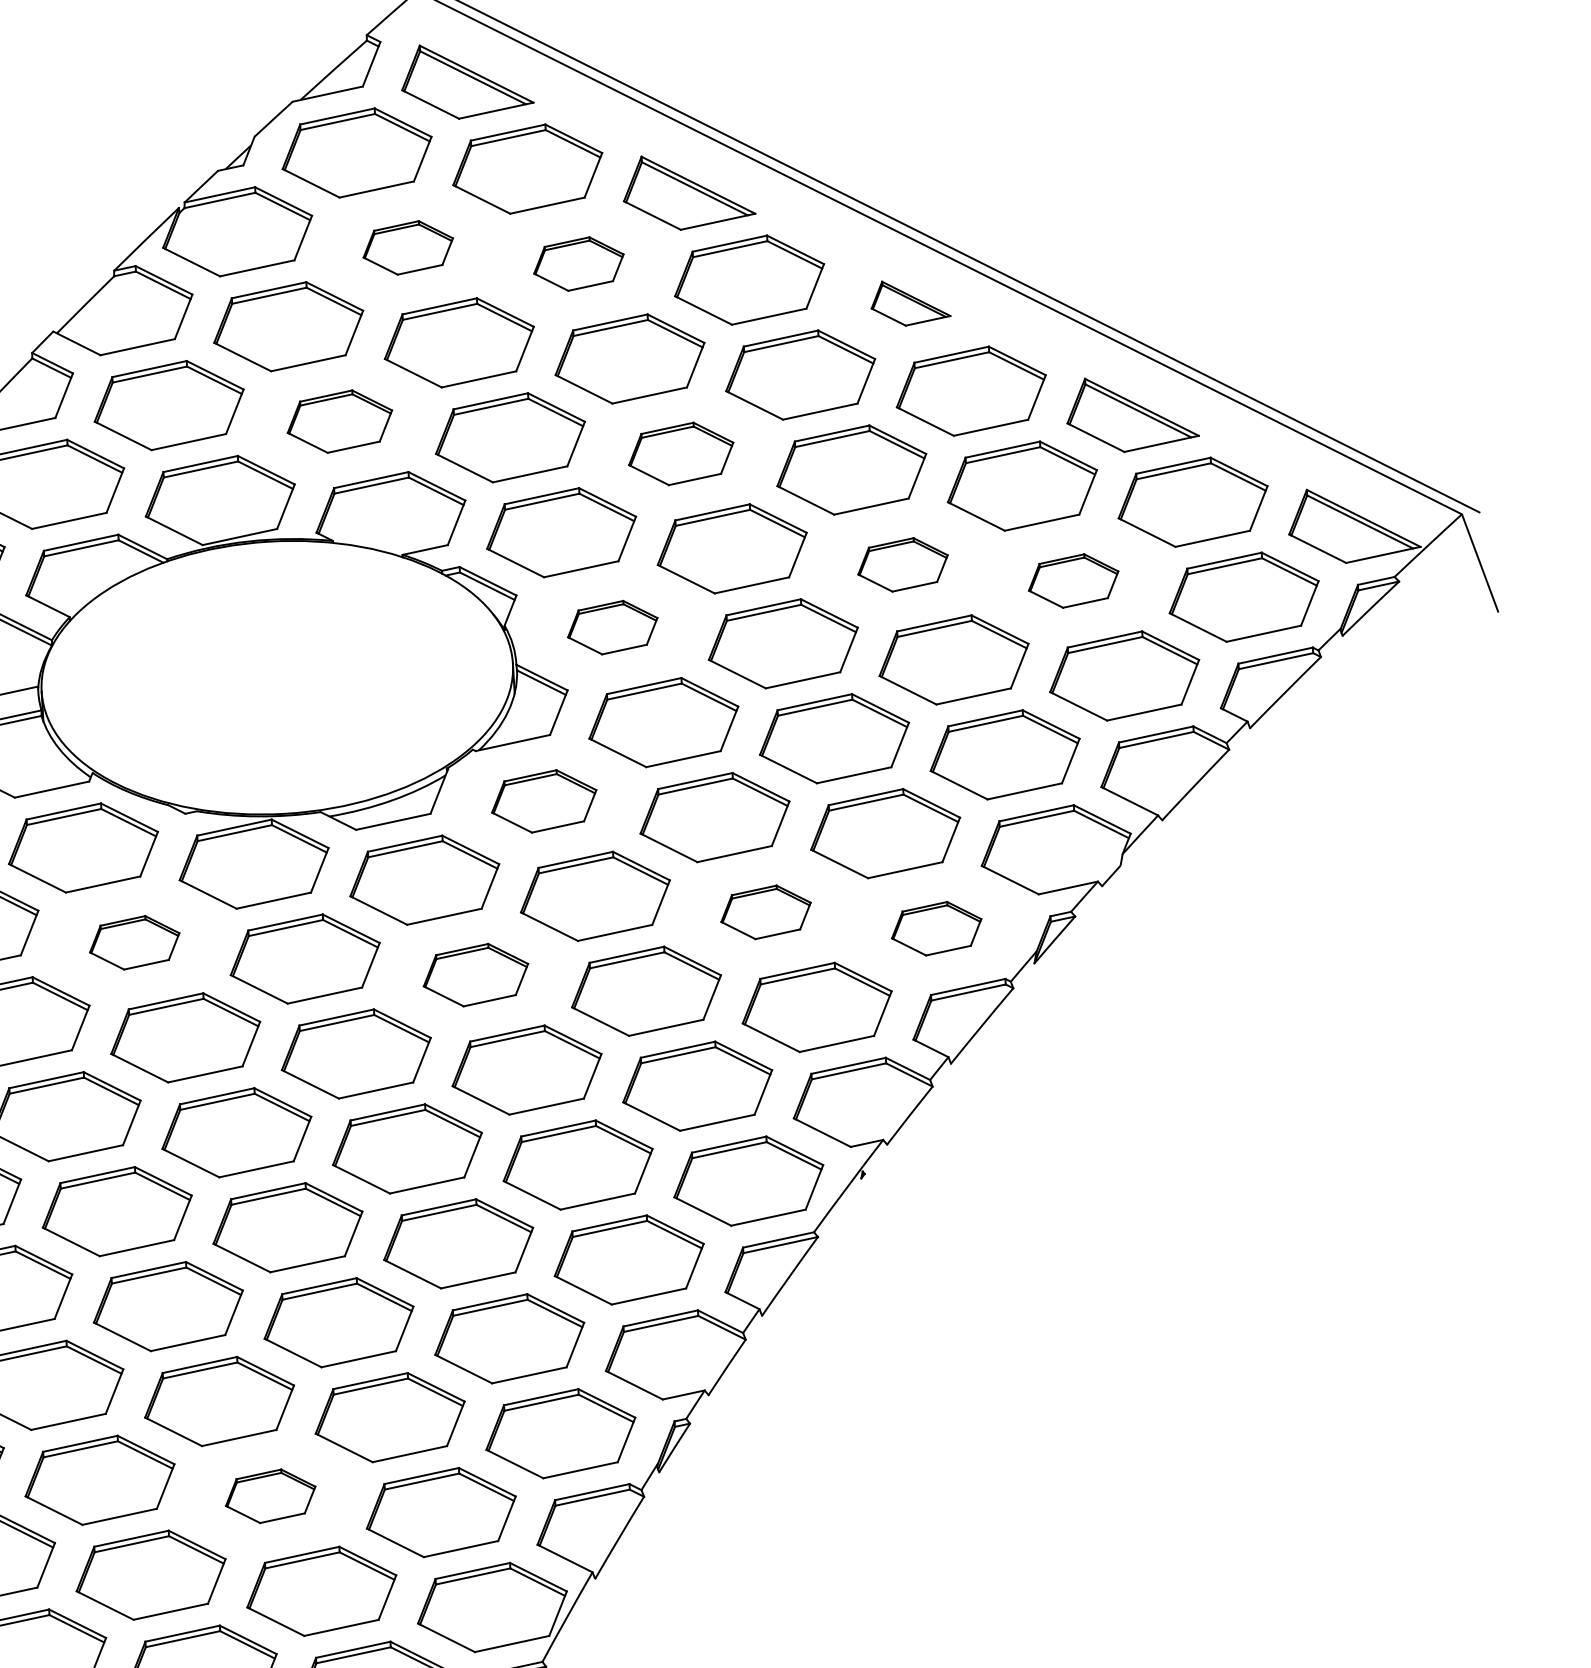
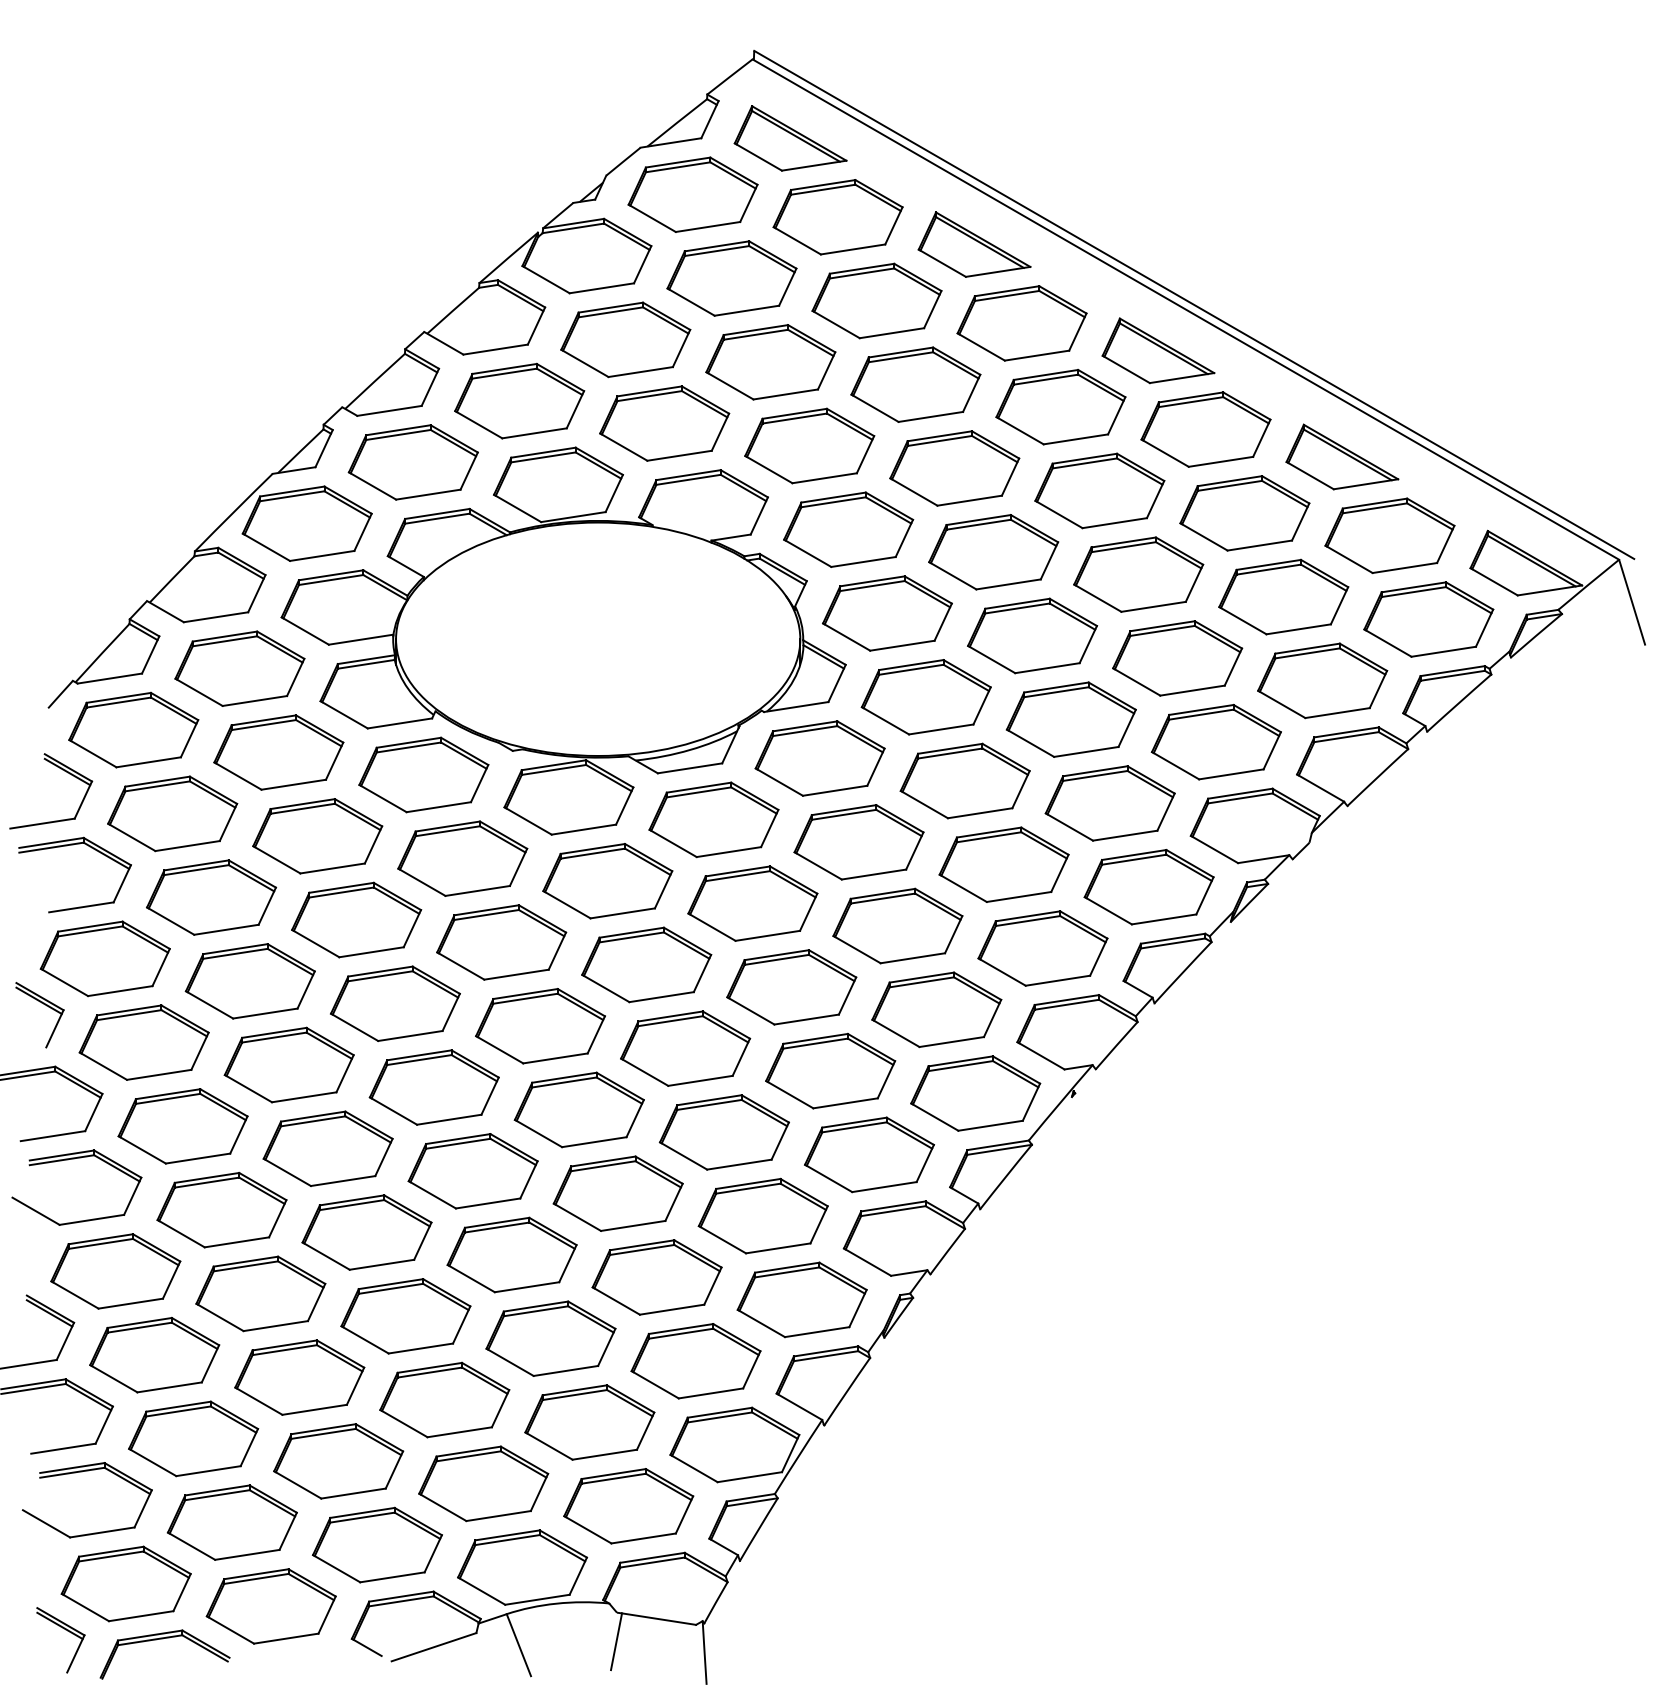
part: (407, 247) -> (731, 278), size x1.67
part: (578, 263) -> (876, 300), size x1.67
part: (910, 302) -> (1158, 350), size x1.67
part: (339, 421) -> (664, 423), size x1.43
part: (680, 453) -> (954, 468), size x1.43
part: (902, 564) -> (1138, 574), size x1.67
part: (1073, 580) -> (1283, 596), size x1.67
part: (612, 627) -> (887, 613), size x1.67
part: (543, 801) -> (819, 758), size x1.43
part: (765, 912) -> (1003, 864), size x1.67
part: (936, 928) -> (1148, 887), size x1.67
part: (134, 942) -> (462, 858), size x1.67
part: (475, 975) -> (752, 903), size x1.43
part: (270, 1496) -> (550, 1338), size x1.67

